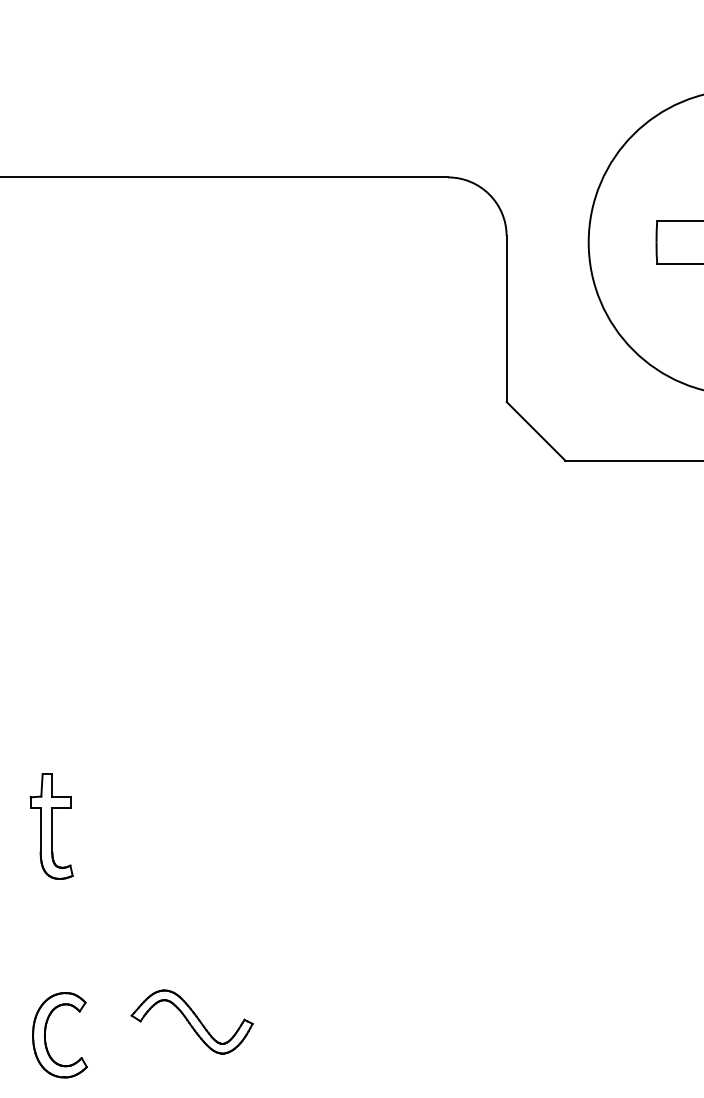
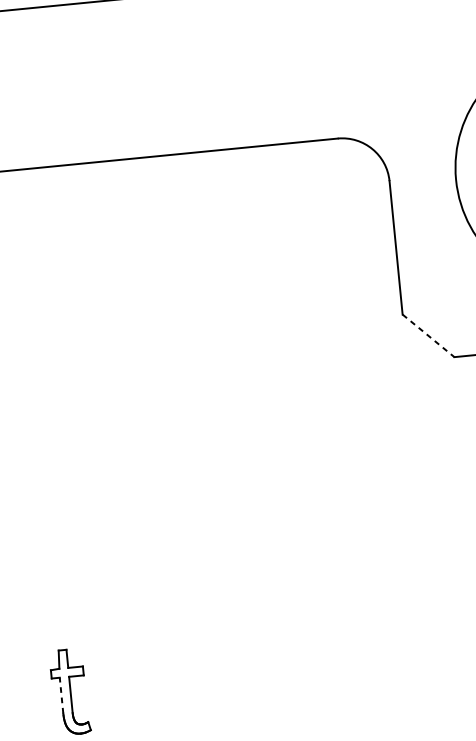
line: (536, 431) -> (428, 336), solid -> dashed
line: (40, 829) -> (61, 695), solid -> dashed

